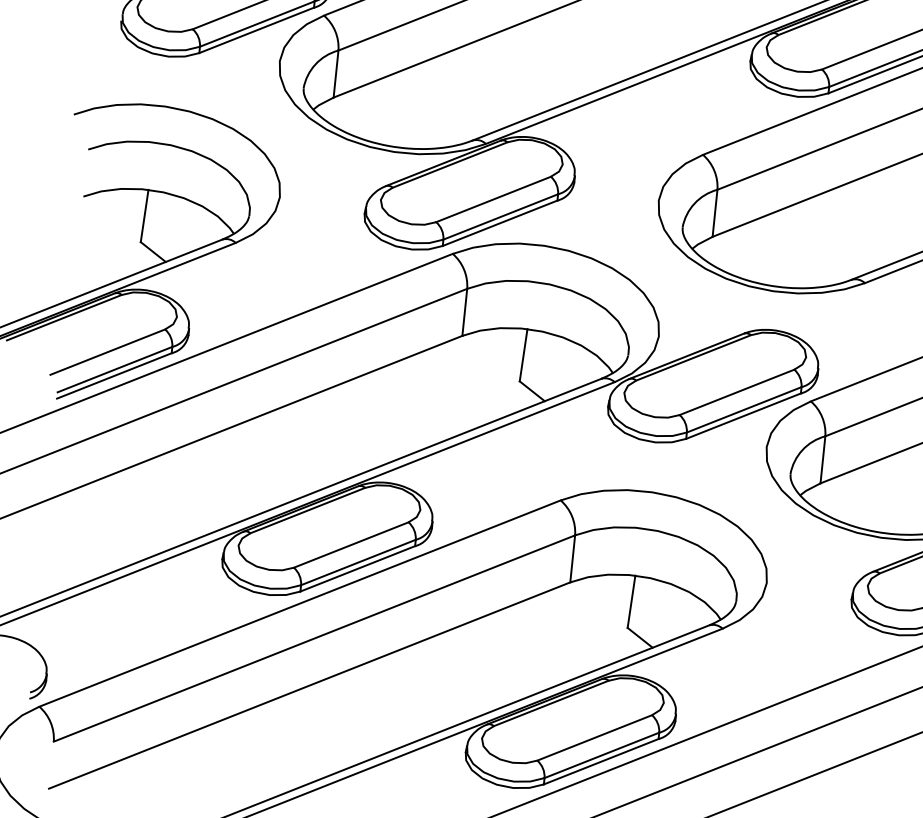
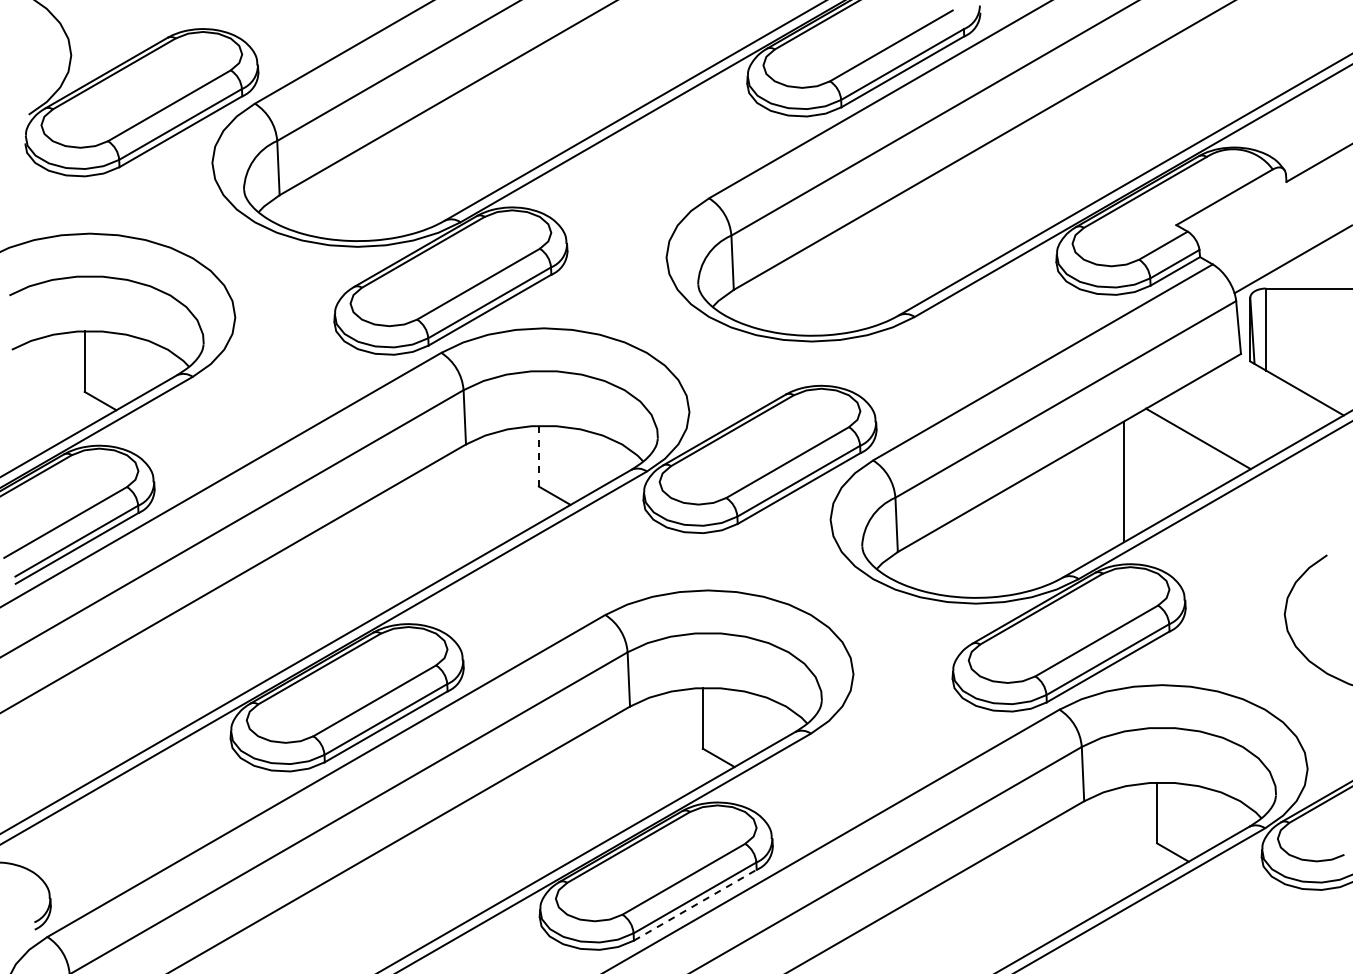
line: (523, 354) -> (538, 455), solid -> dashed
line: (601, 761) -> (695, 905), solid -> dashed

